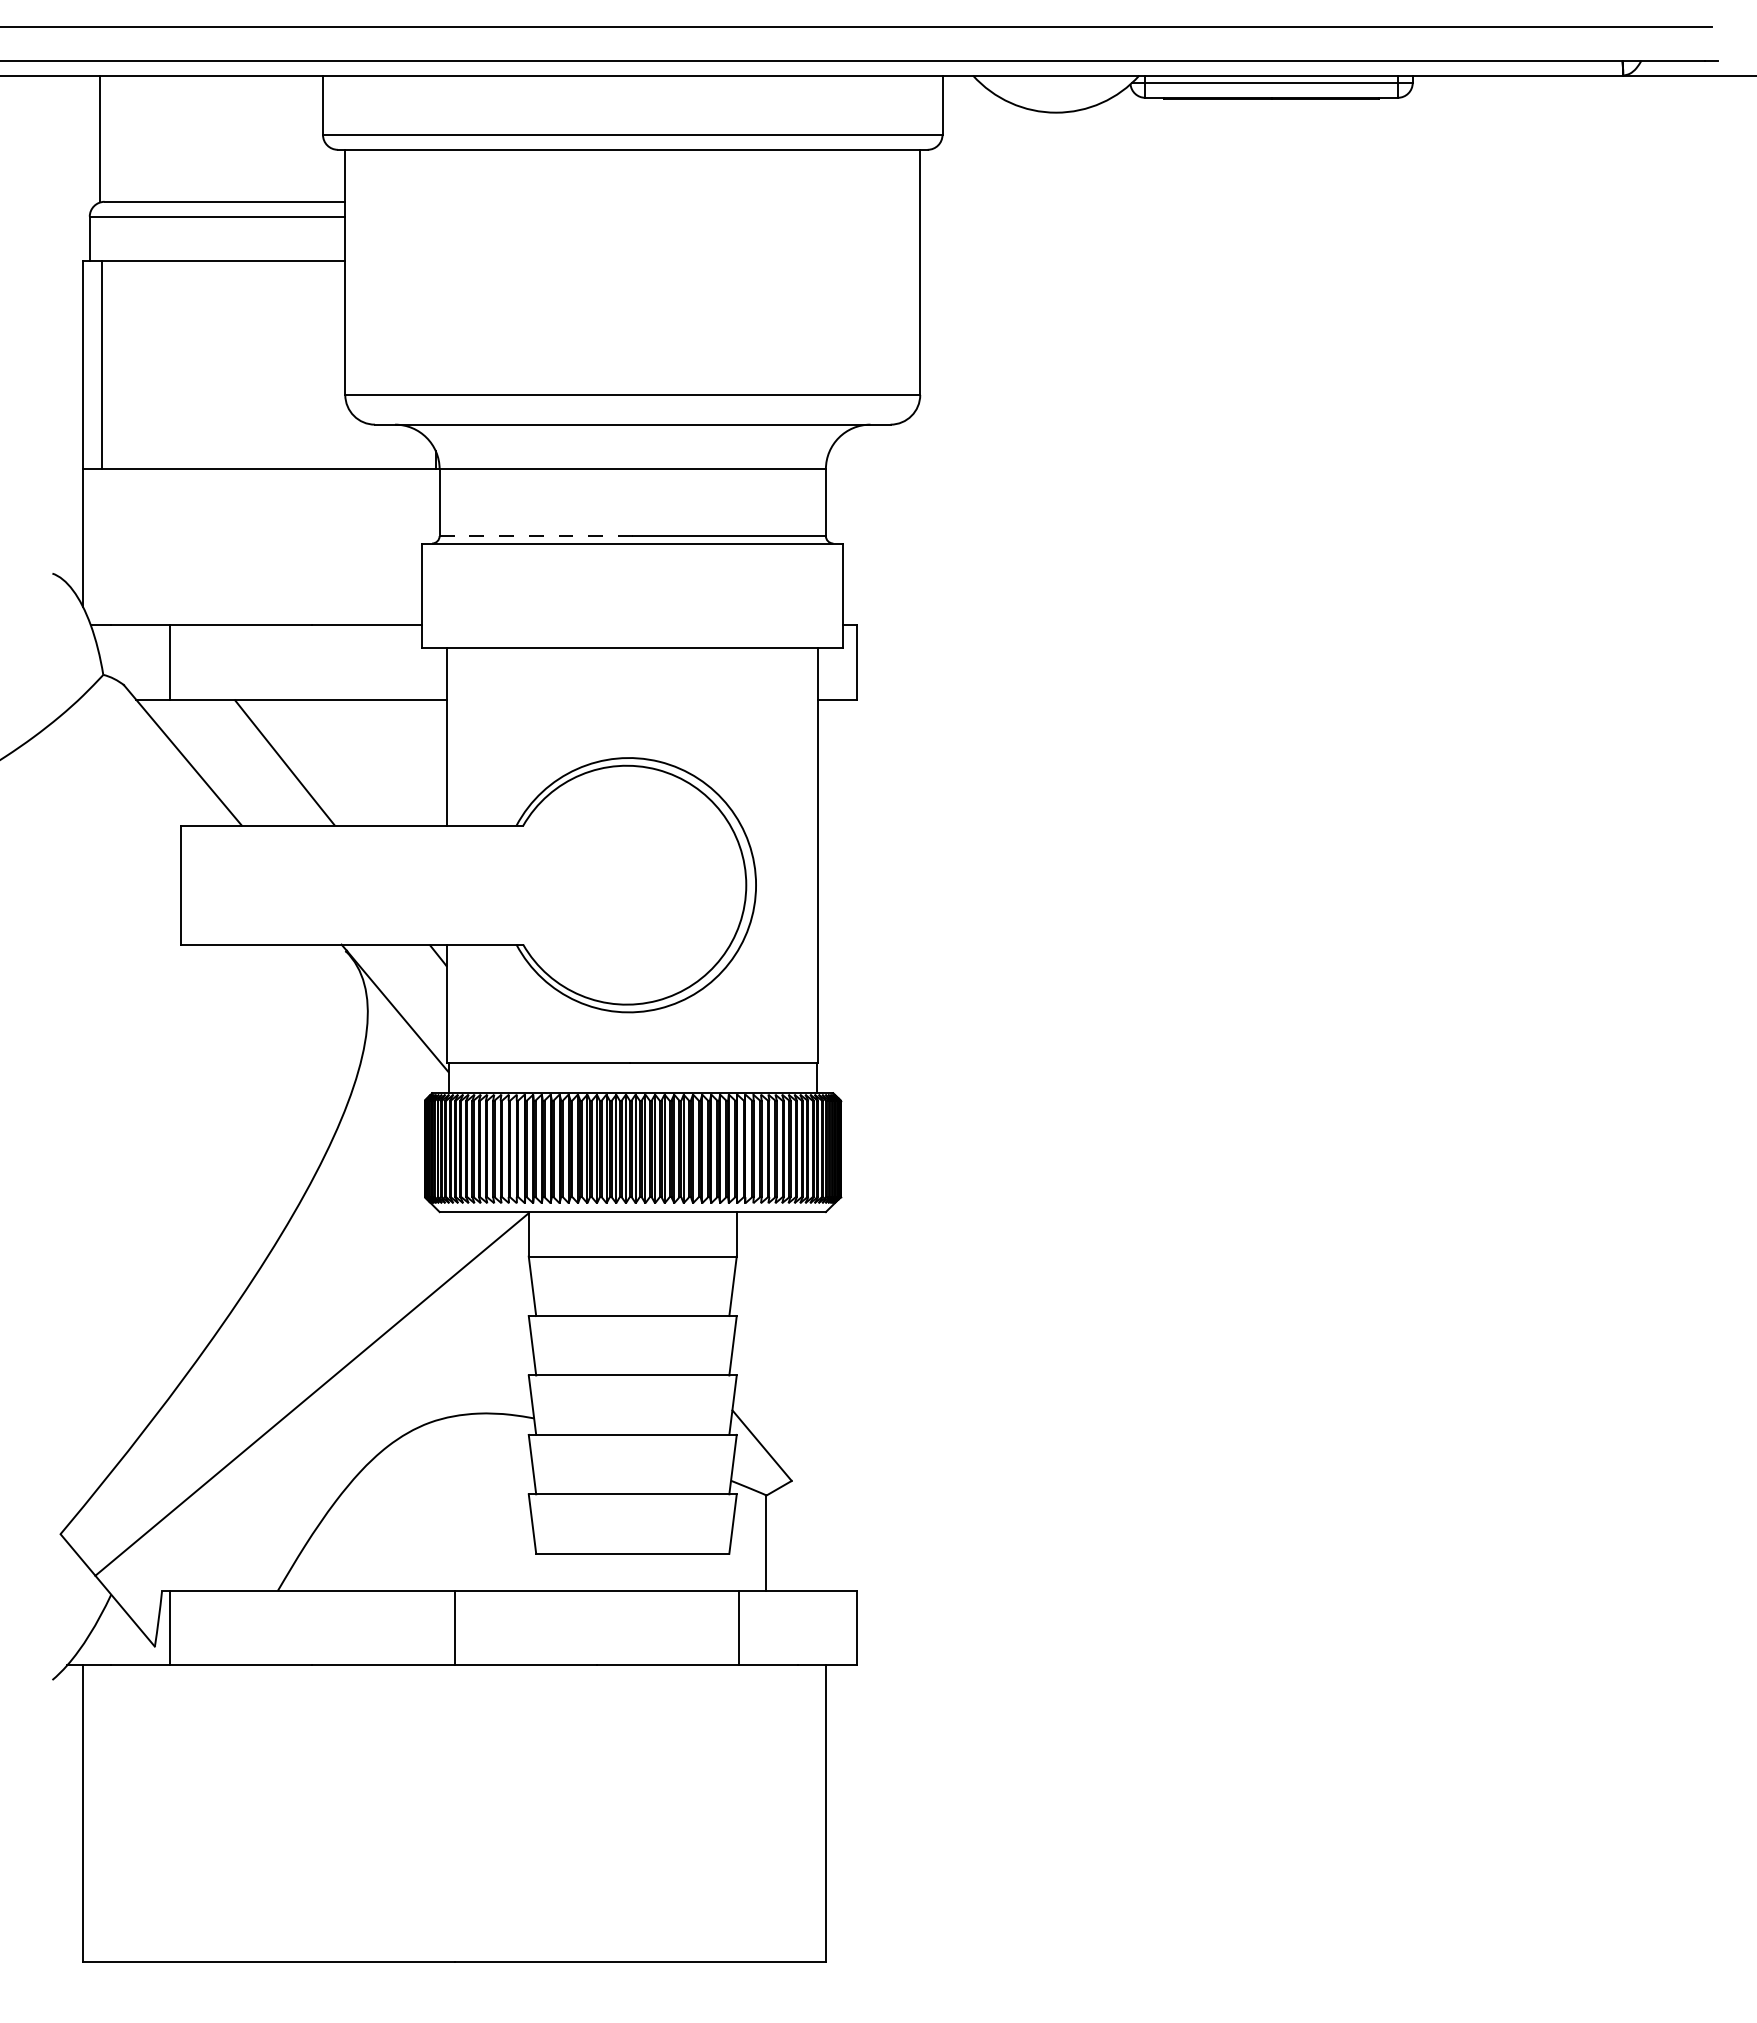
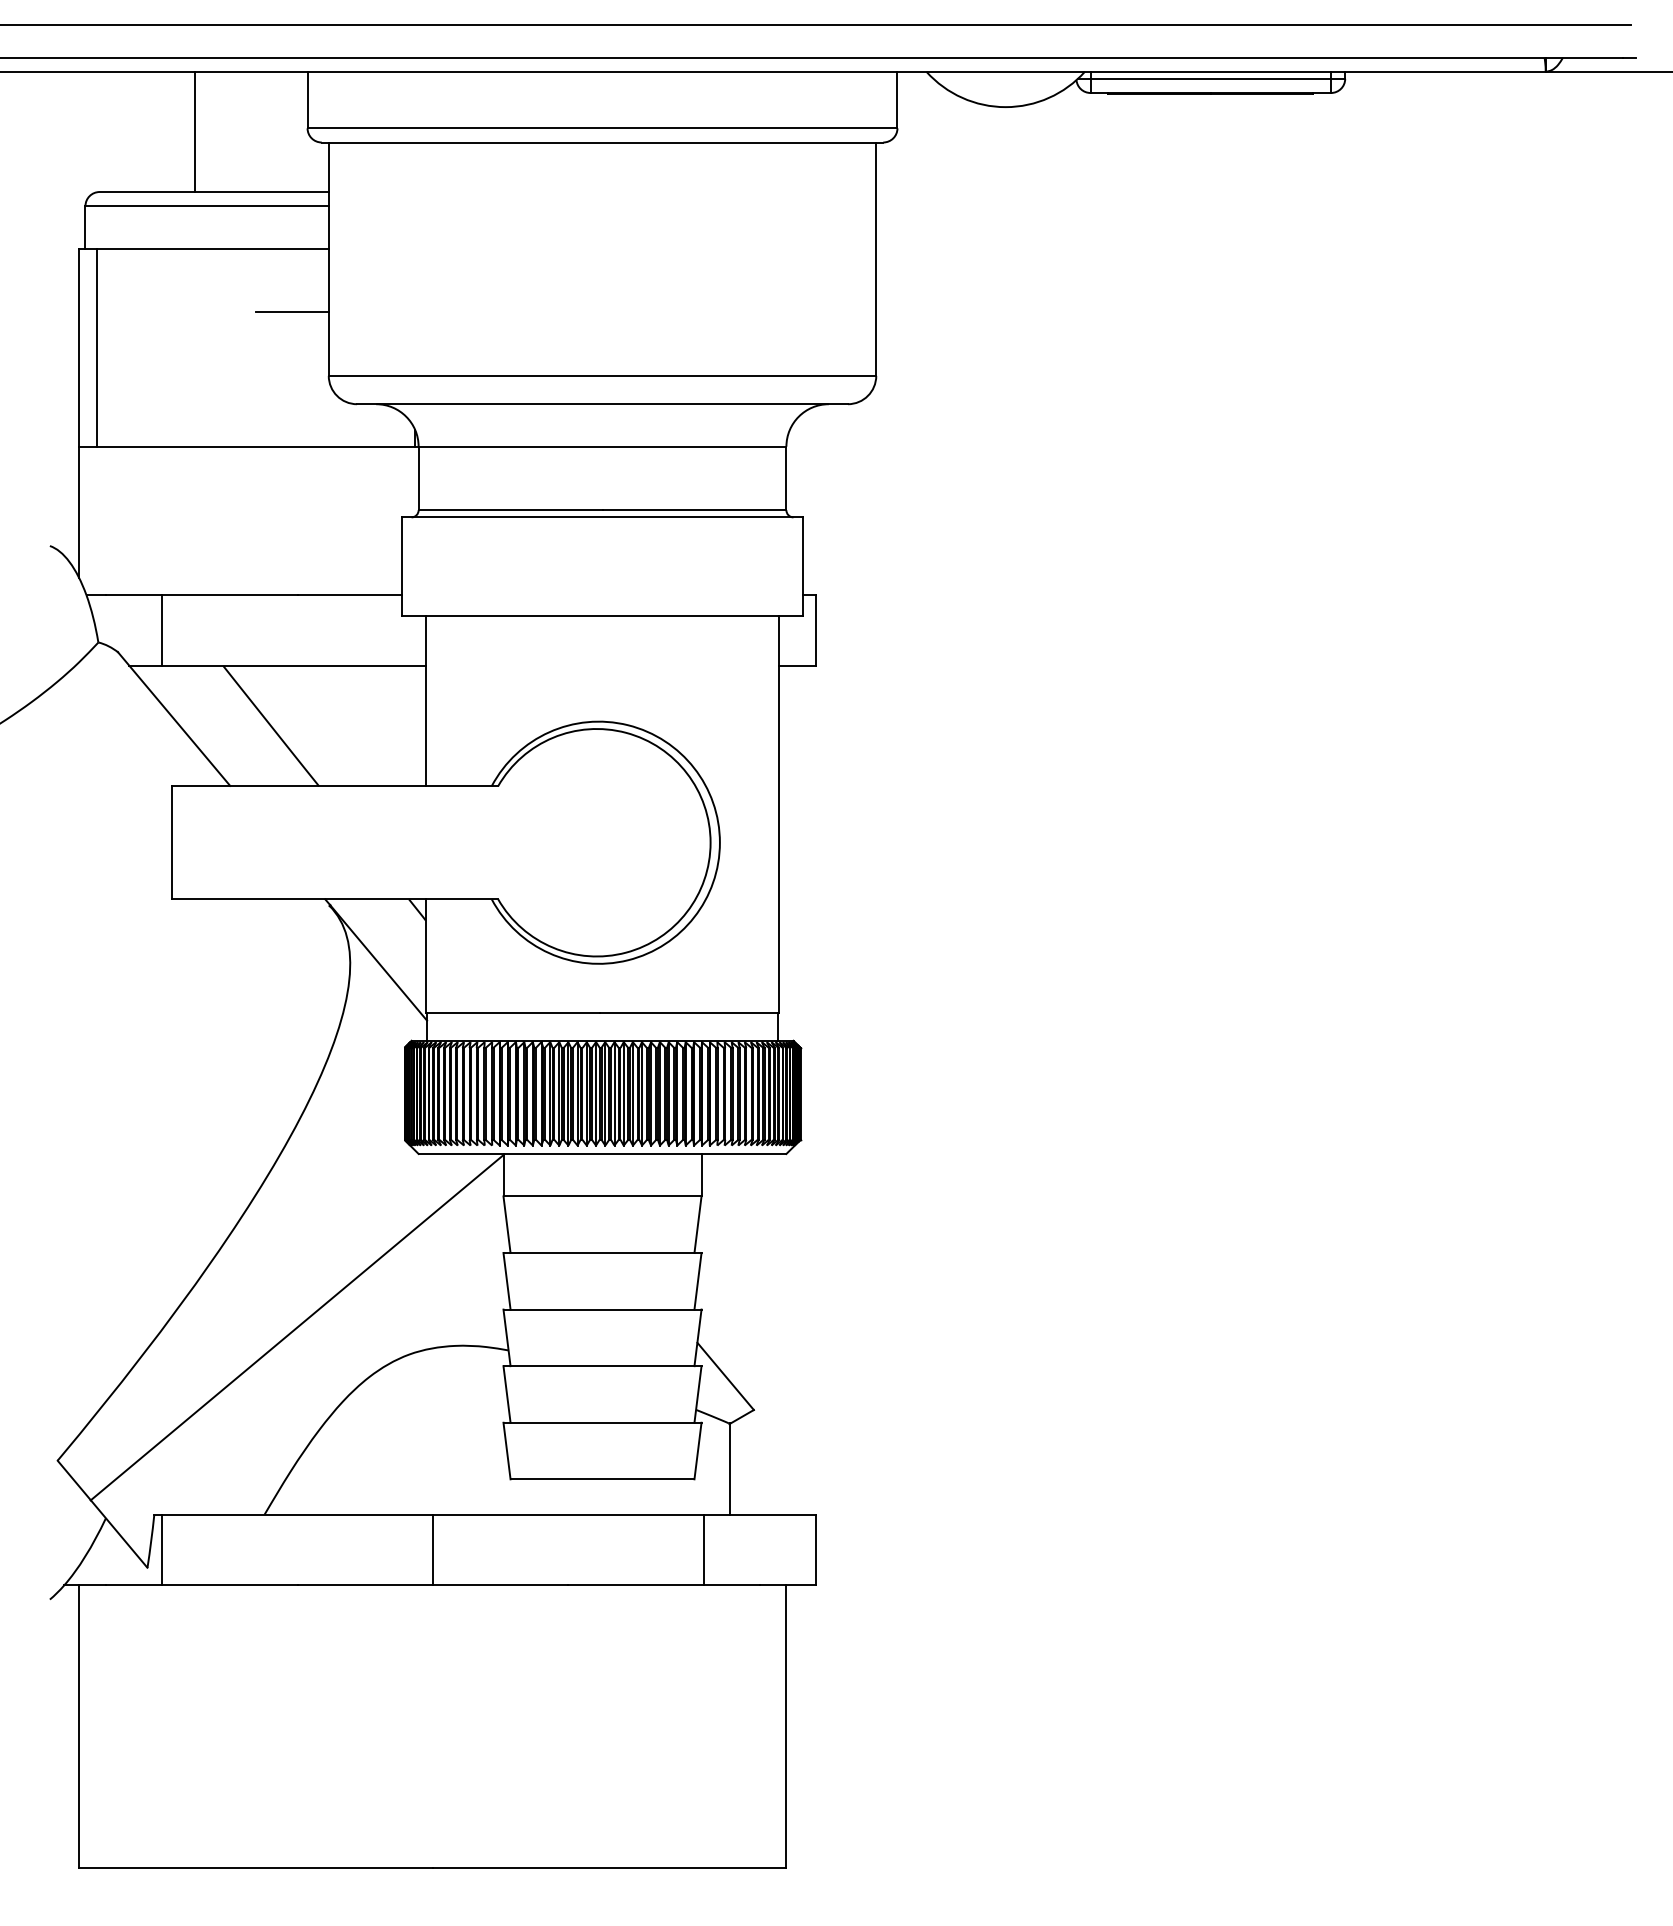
line: (99, 138) -> (194, 131), moved
line: (306, 328) -> (291, 312), added
line: (536, 536) -> (510, 510), dashed -> solid

